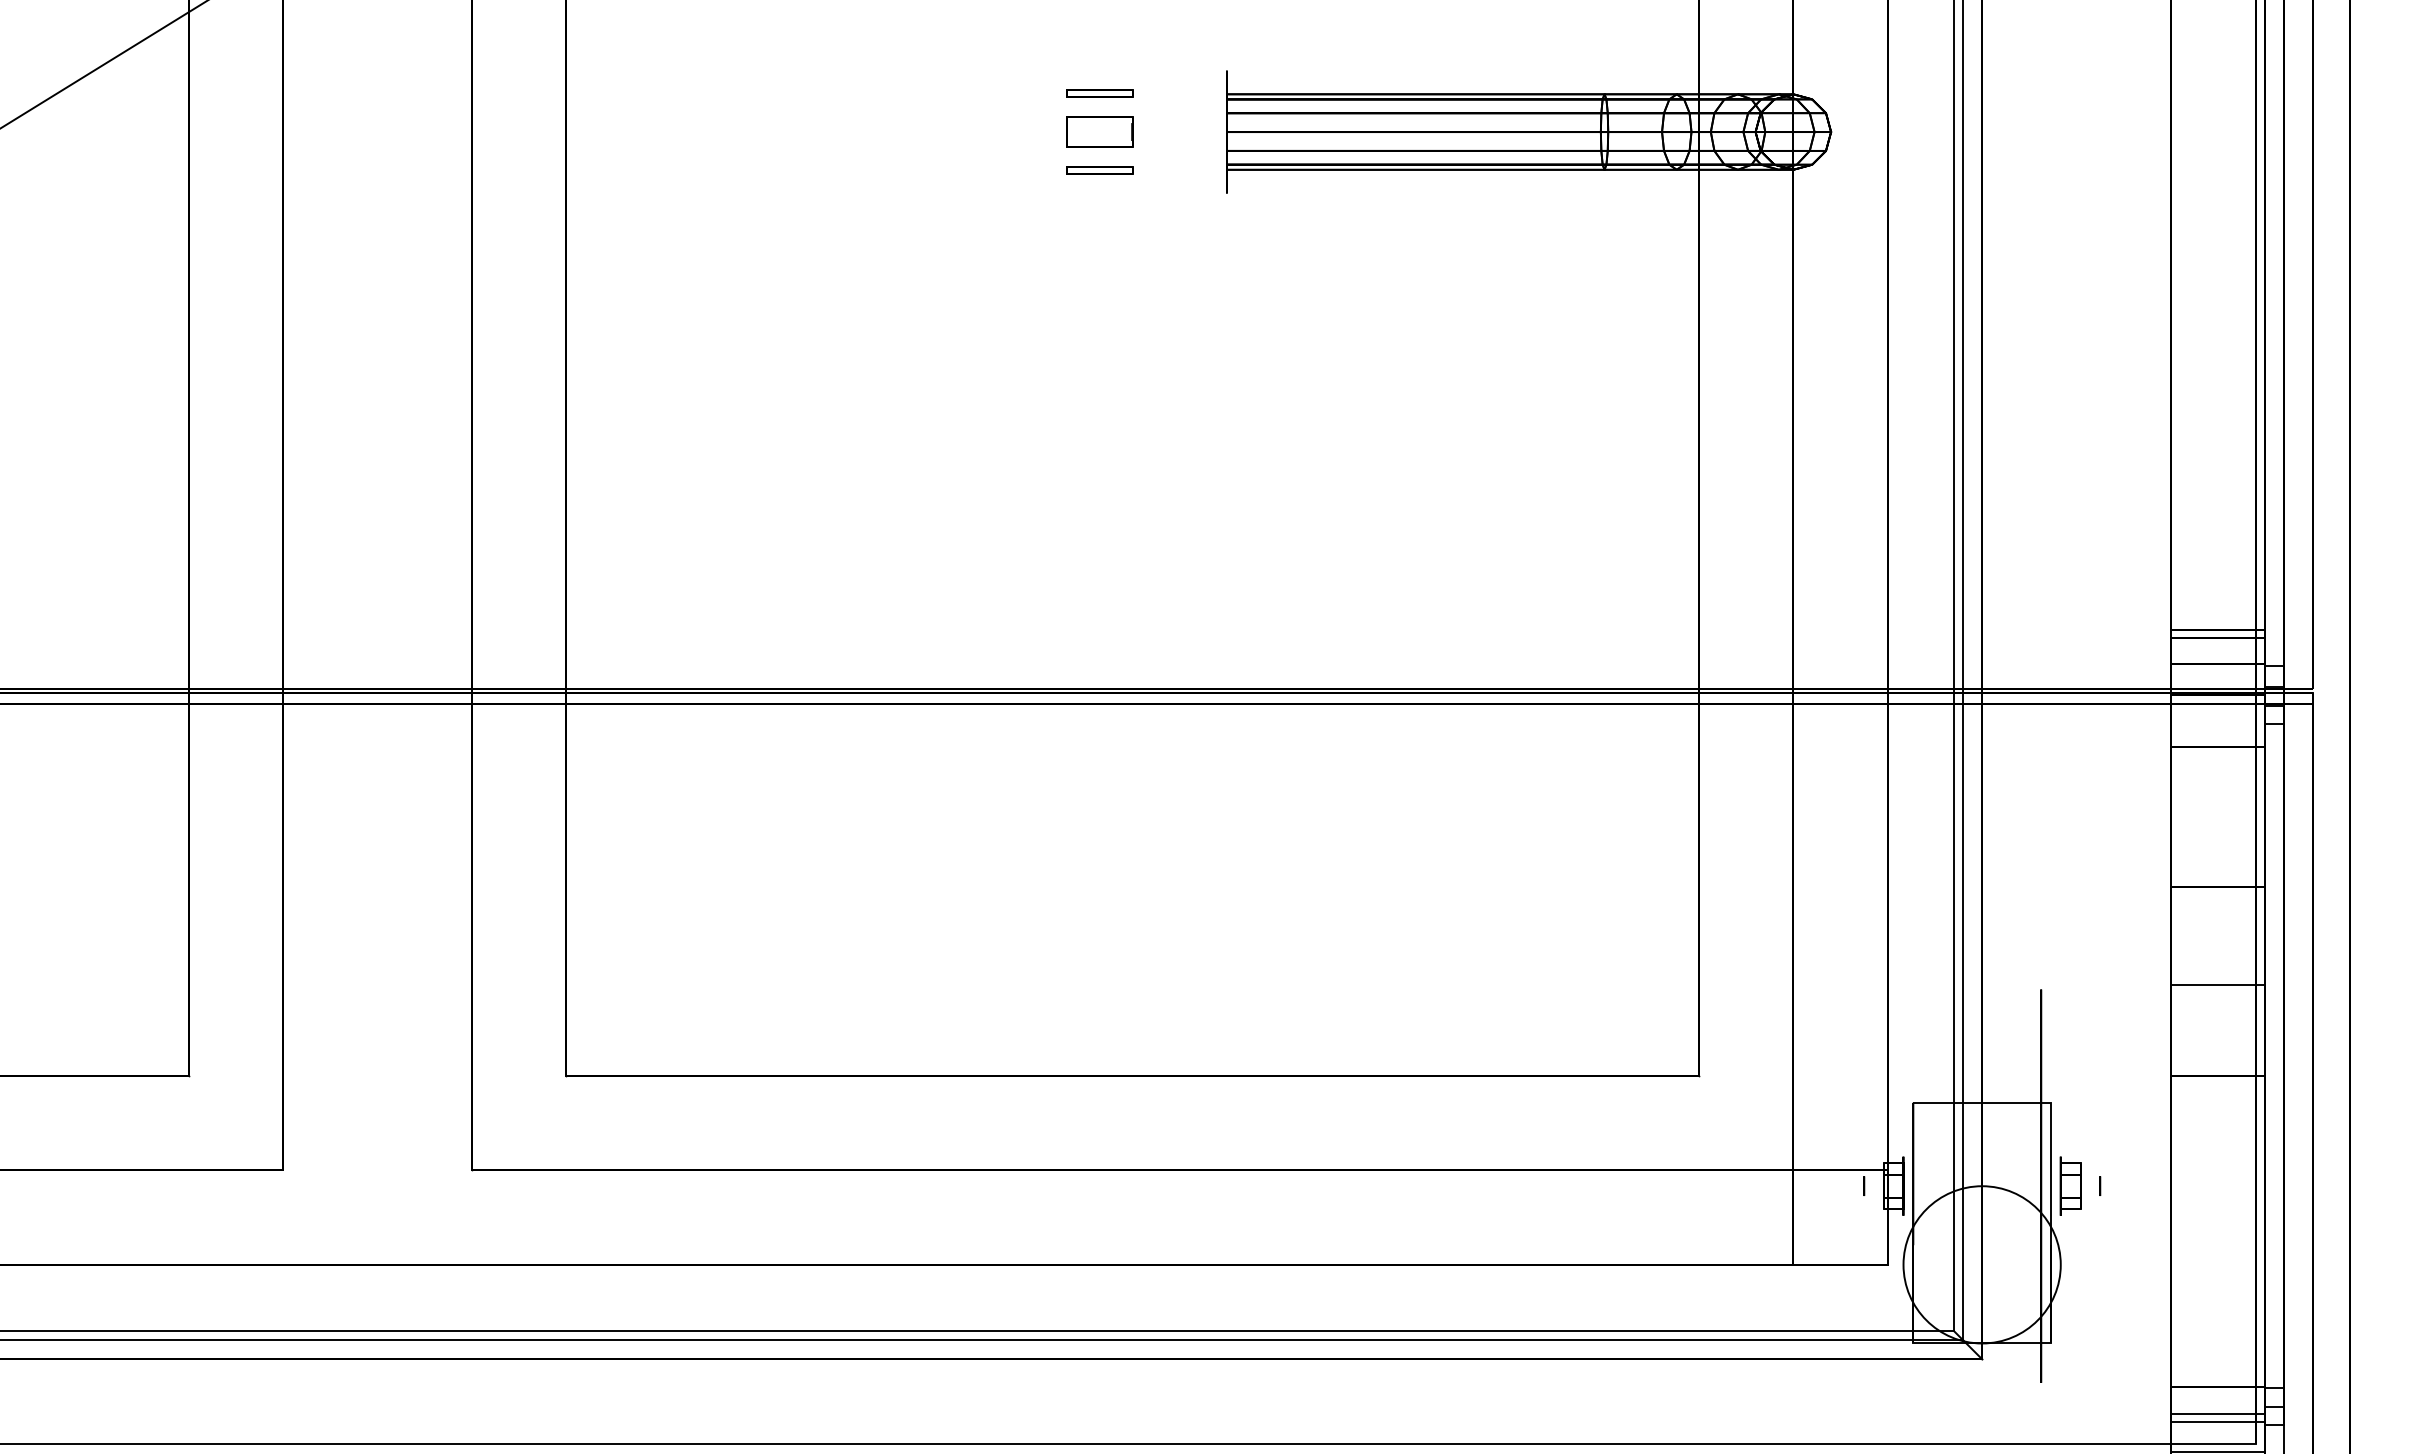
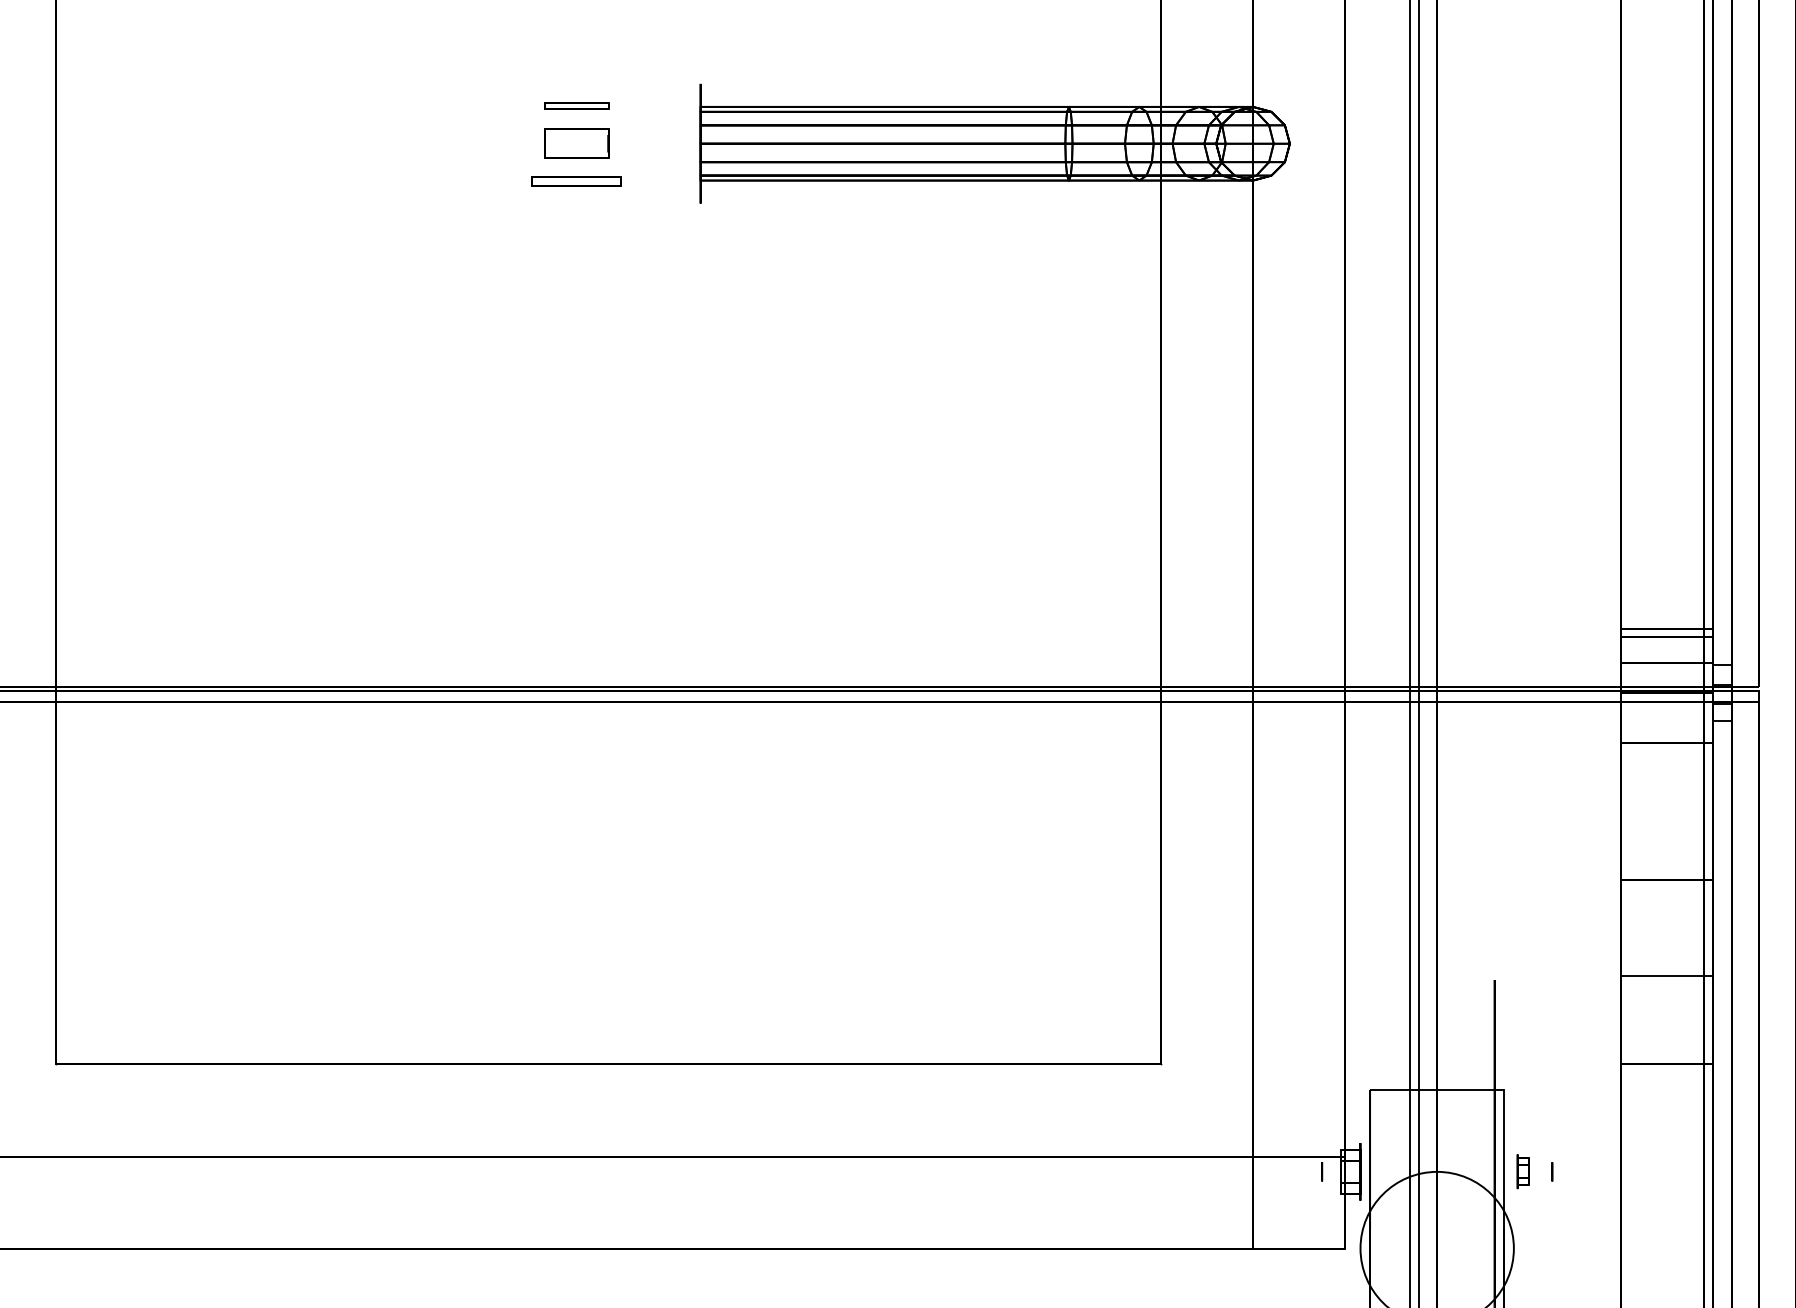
part: (1099, 170) -> (576, 181), size x1.4
part: (2070, 1185) -> (1523, 1171), size x0.6

